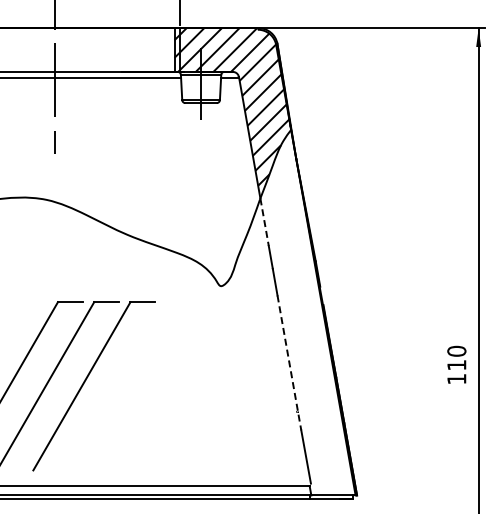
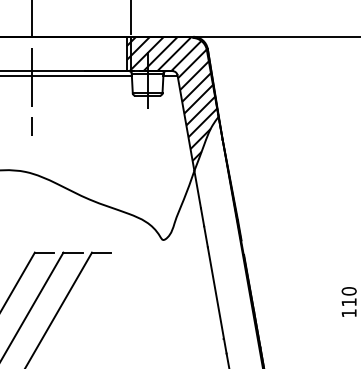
line: (264, 222) -> (197, 189), dashed -> solid
line: (289, 363) -> (217, 300), dashed -> solid

